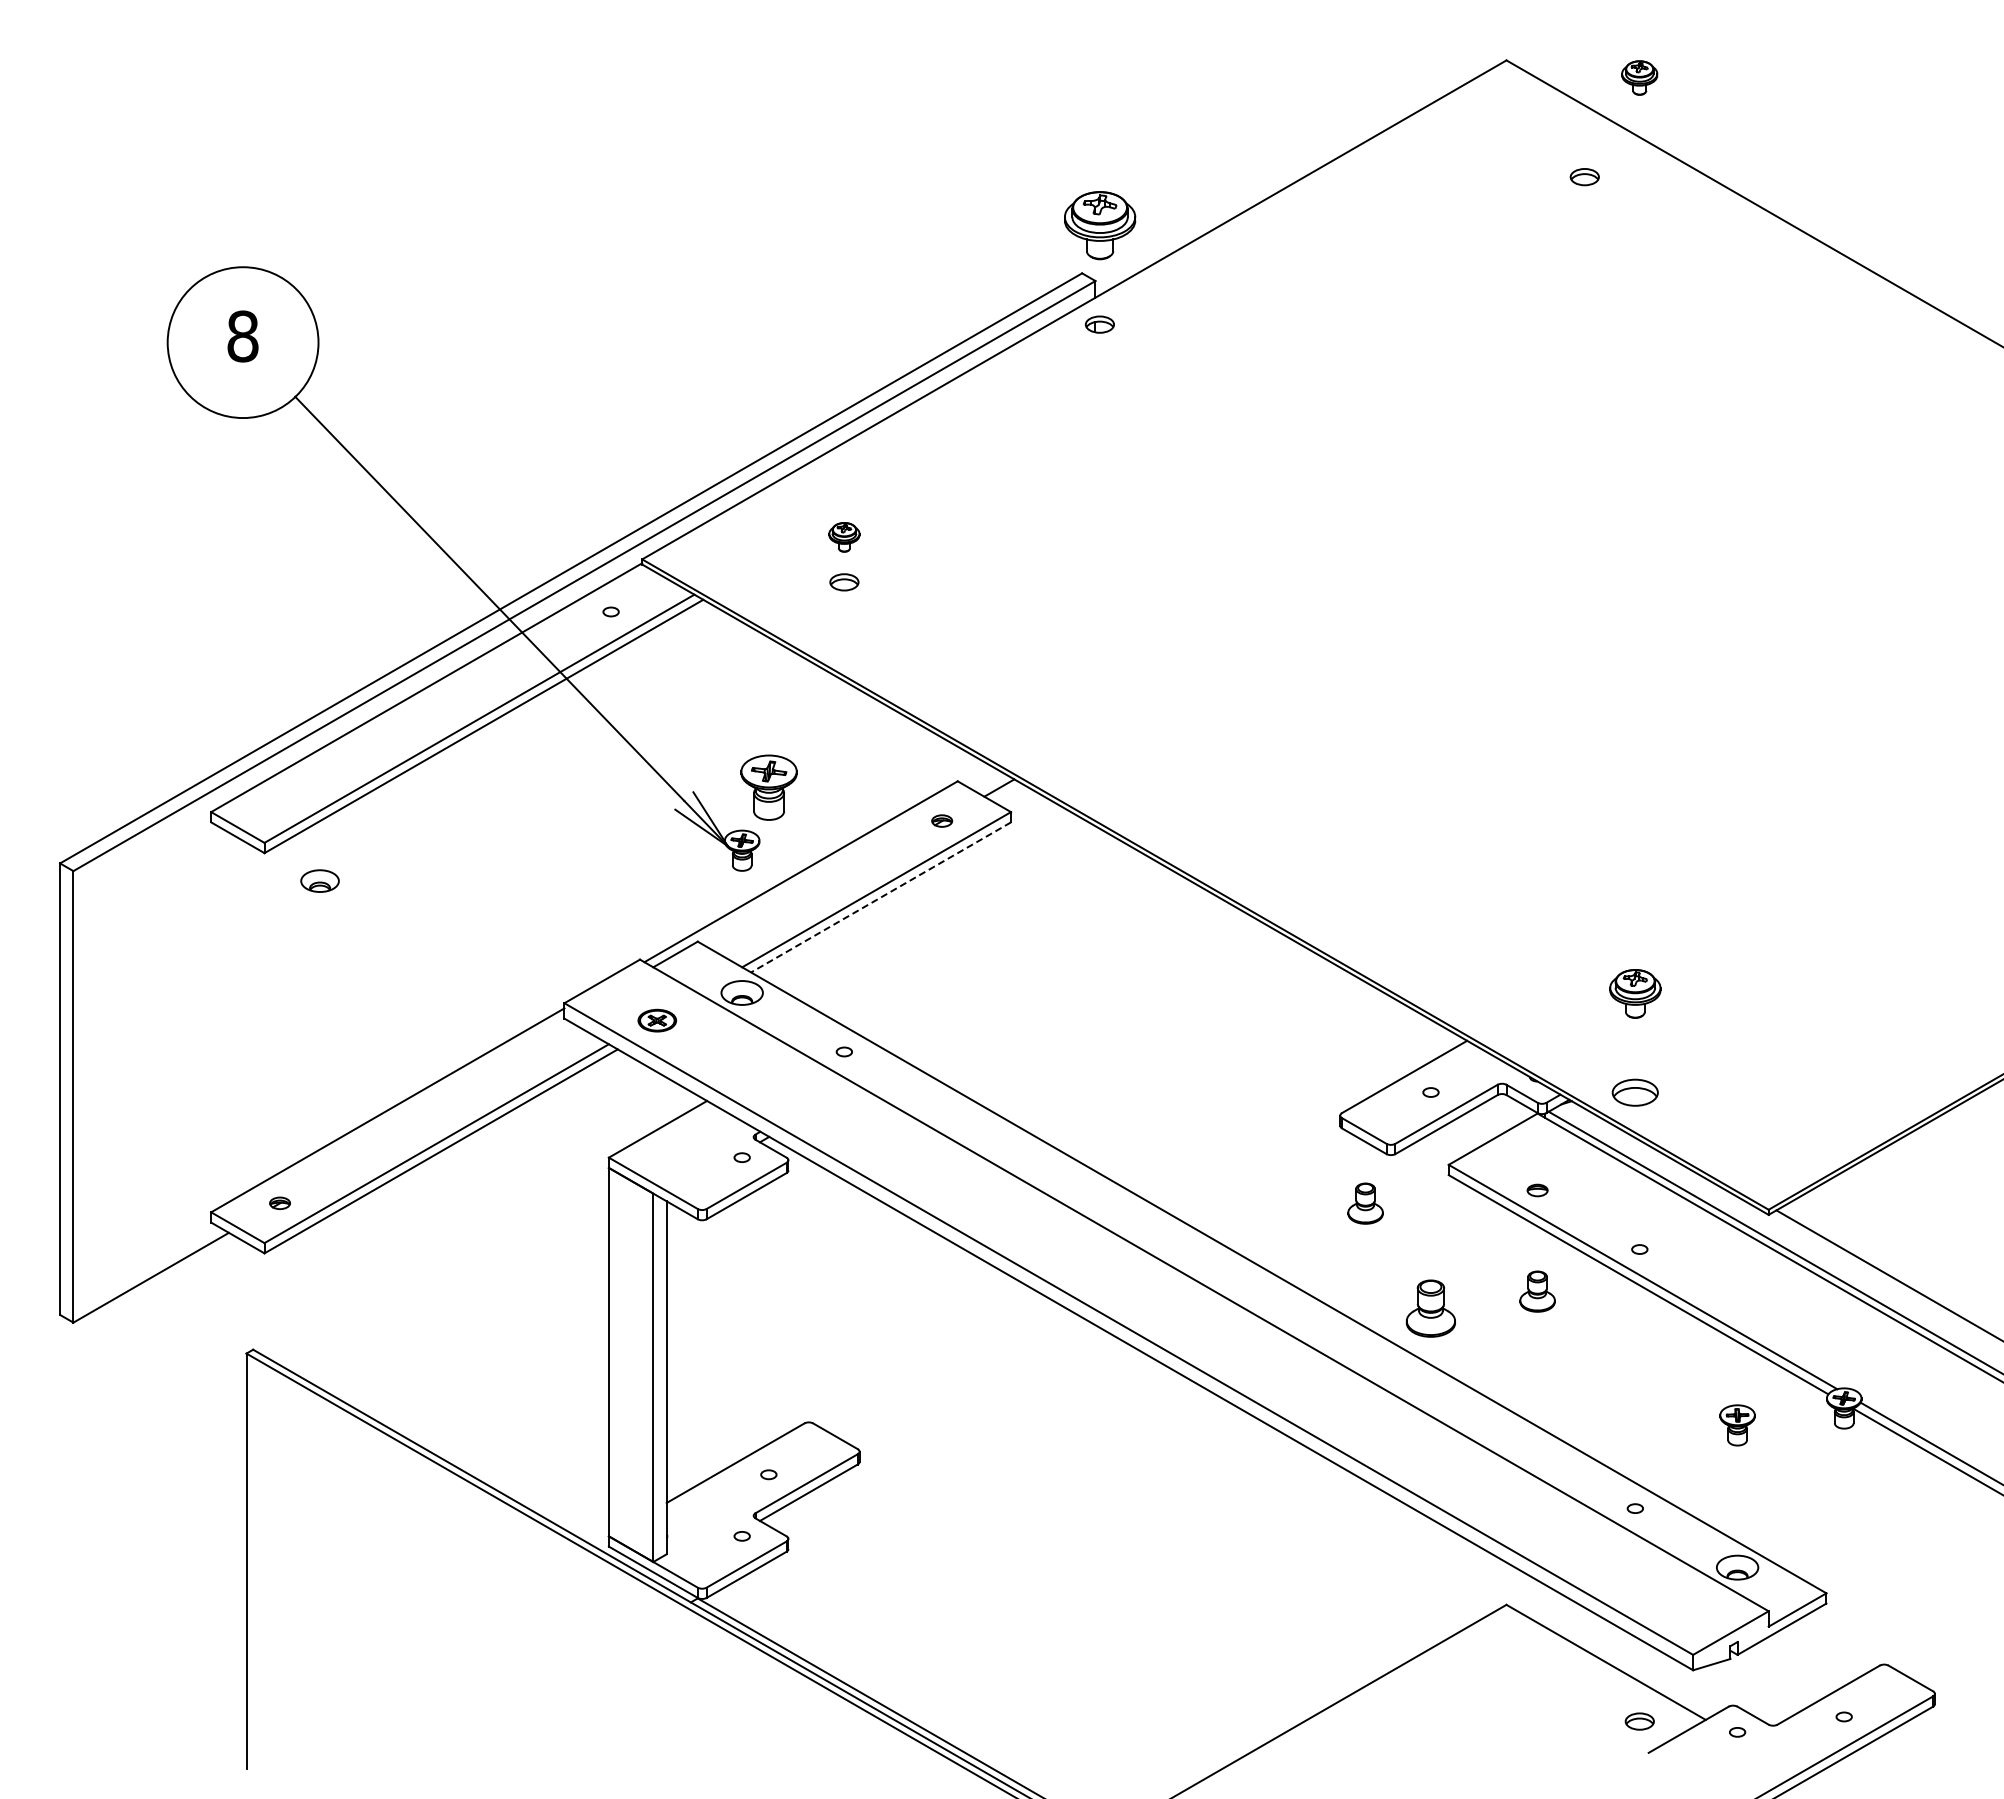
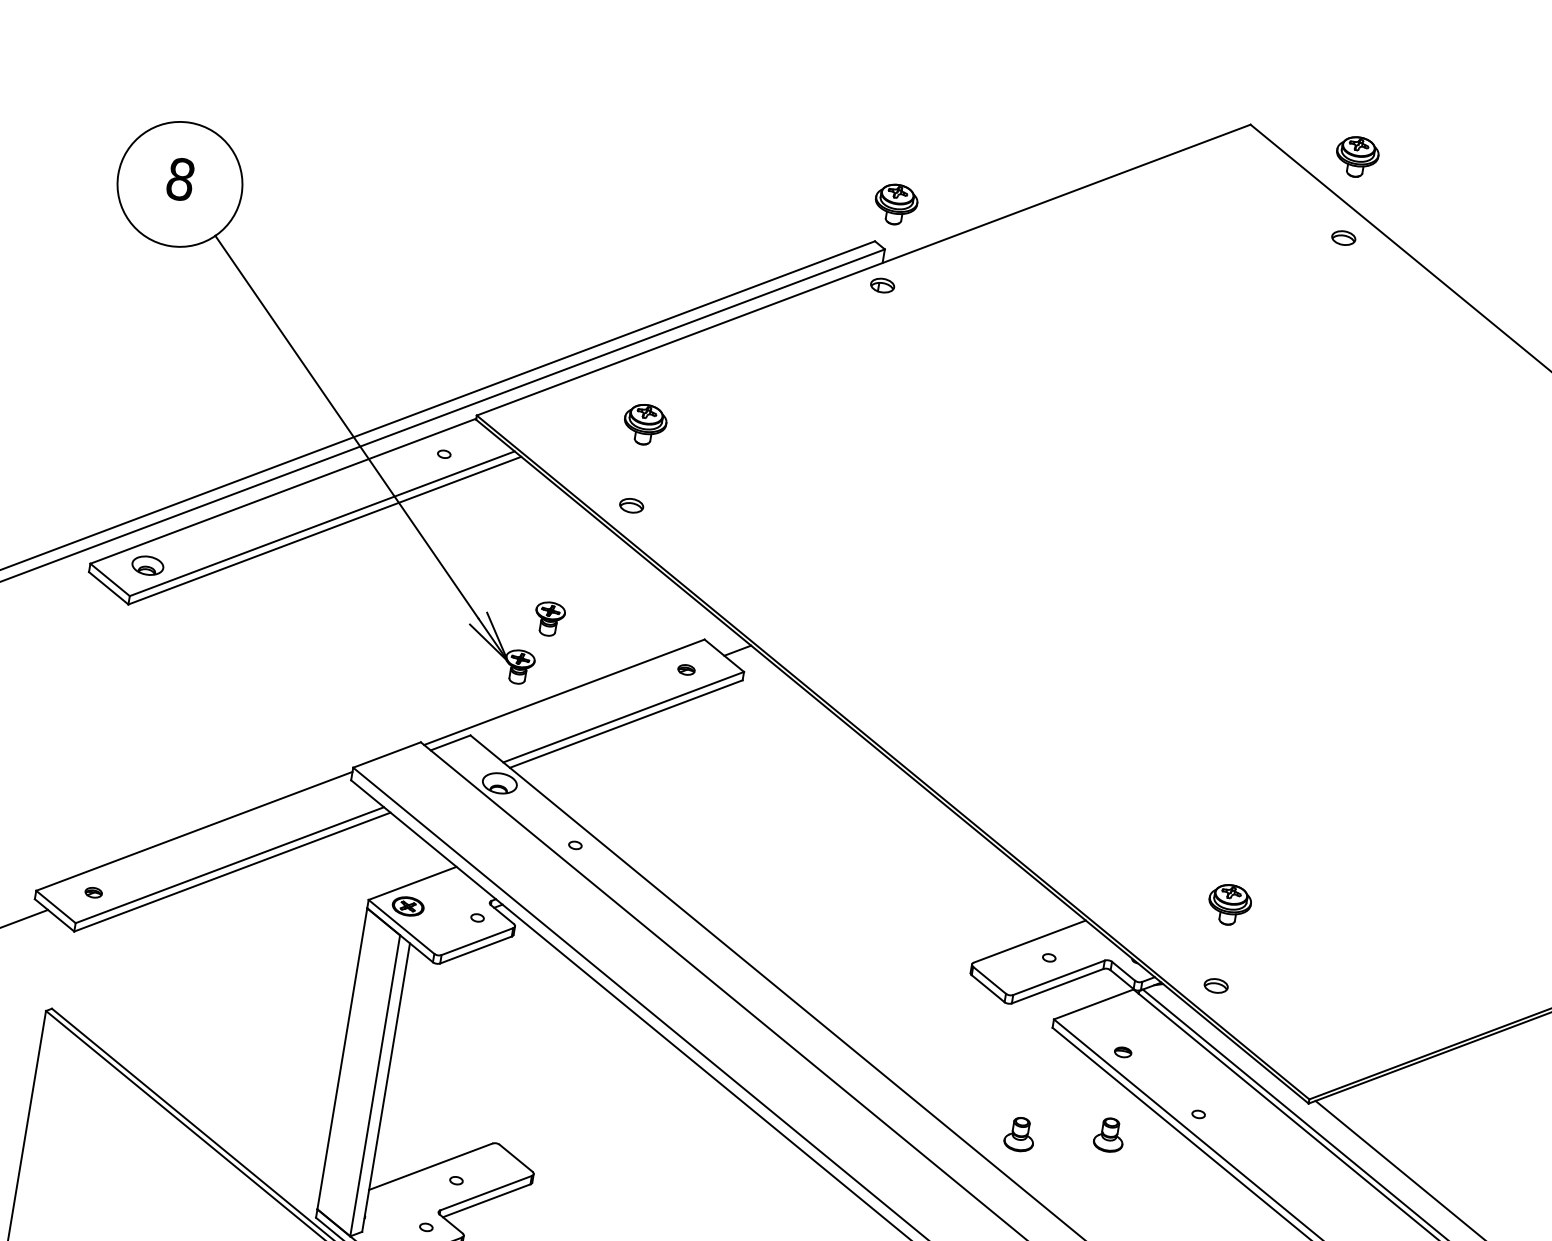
part: (1639, 77) -> (1356, 156), size x1.43
part: (1584, 177) -> (1343, 238), moved
part: (1099, 225) -> (895, 204), size x0.71
part: (844, 537) -> (645, 425), size x1.67
part: (844, 582) -> (631, 505), moved
part: (768, 787) -> (549, 619), size x0.62
part: (319, 880) -> (147, 565), moved
line: (880, 897) -> (625, 724), dashed -> solid
part: (657, 1020) -> (408, 906), moved
part: (1635, 1093) -> (1216, 986), size x0.62
part: (1365, 1203) -> (980, 1039), removed
part: (1430, 1308) -> (1019, 1134), size x0.71

